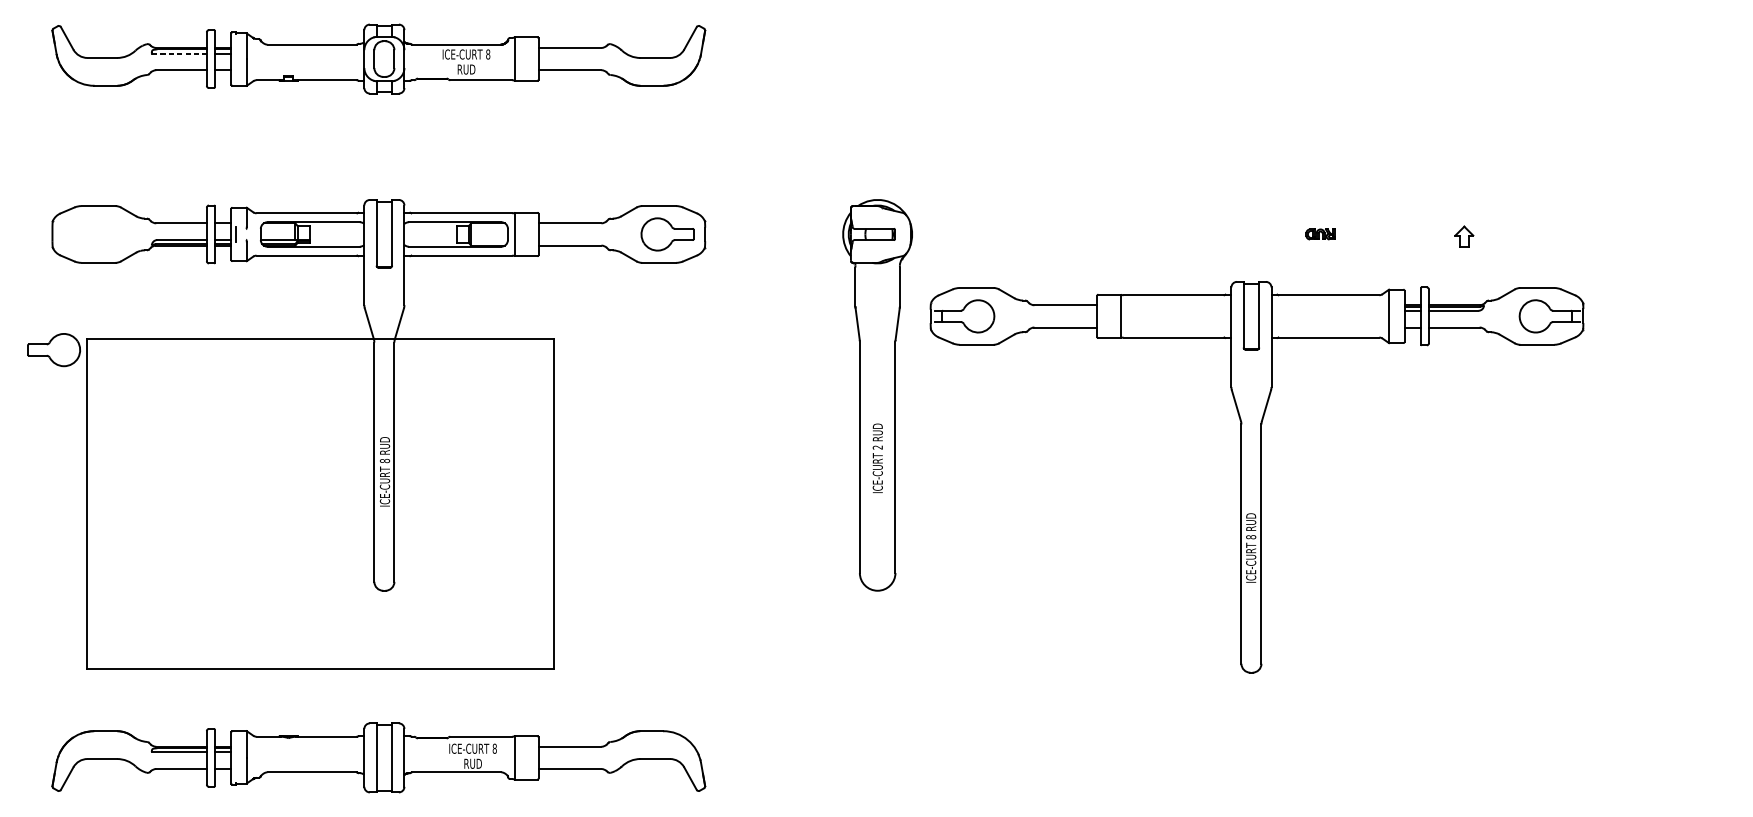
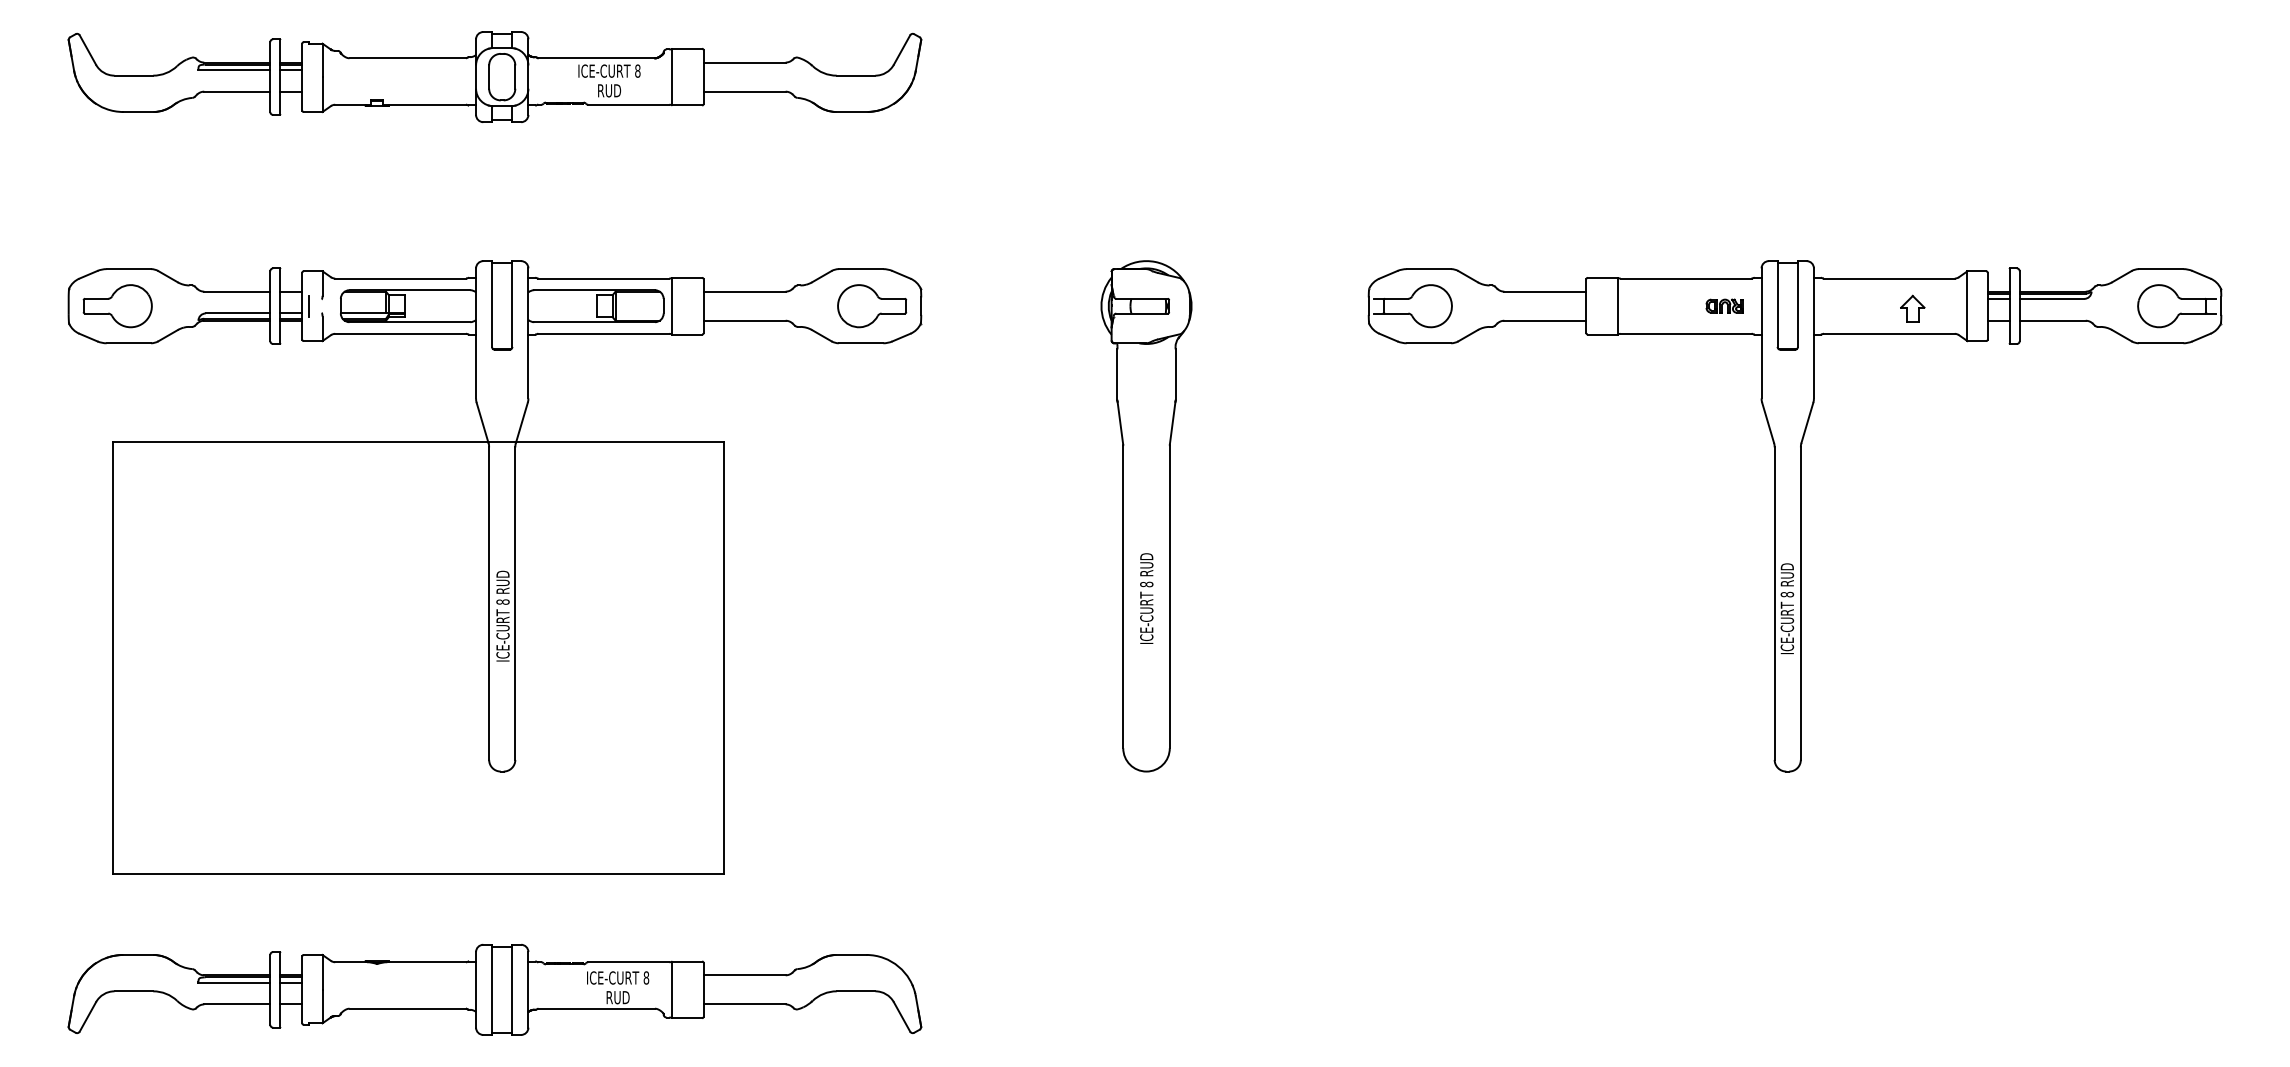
line: (179, 53) -> (234, 69), dashed -> solid
part: (53, 350) -> (117, 306), moved
text: (877, 447) -> (1146, 584), 2 -> 8
part: (1256, 477) -> (1794, 516), moved

